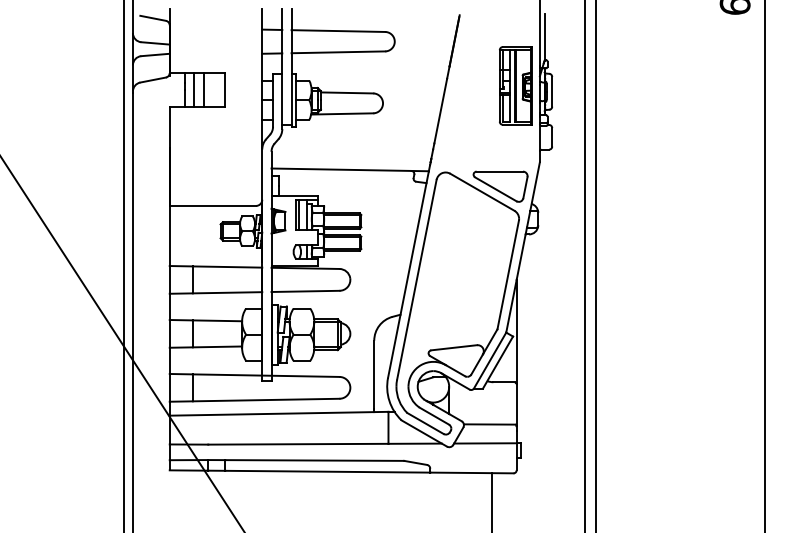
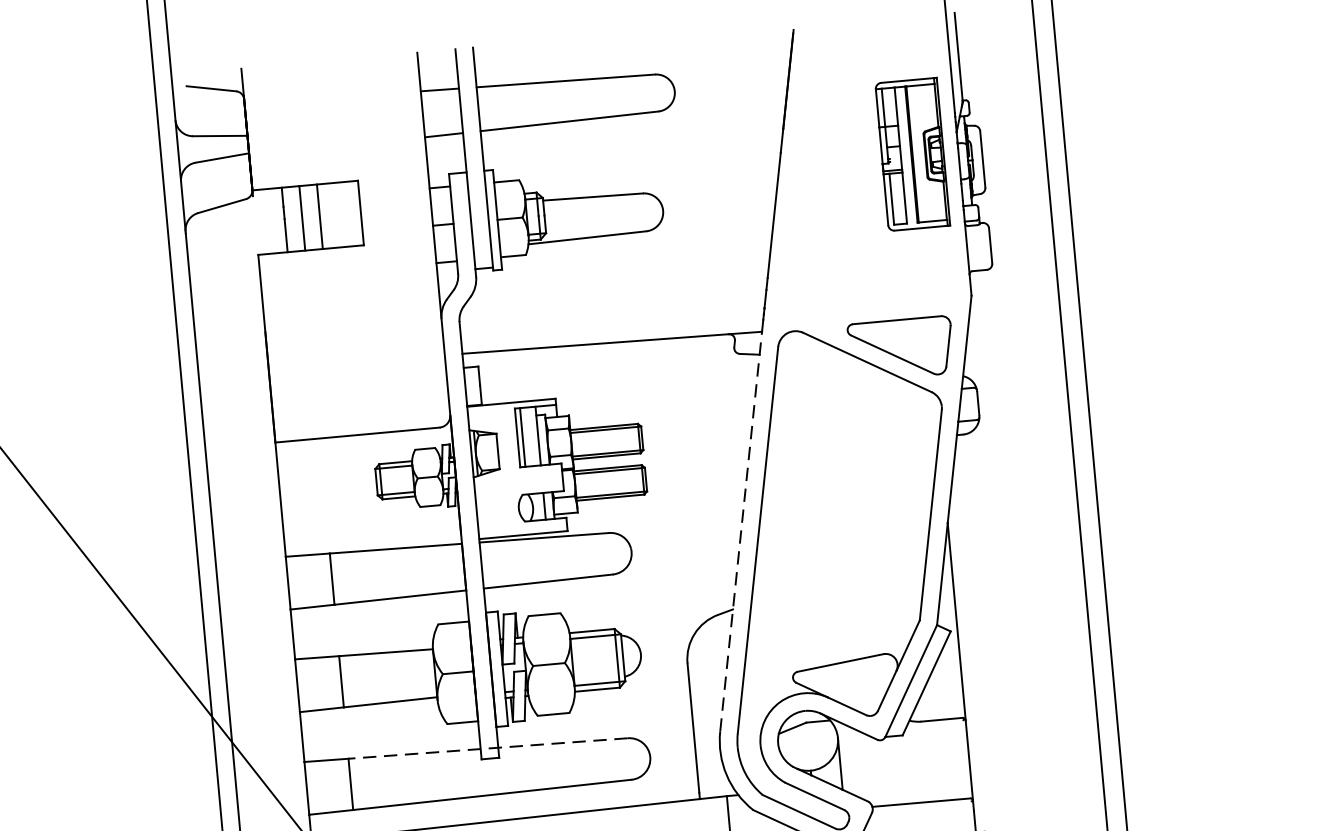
line: (408, 274) -> (741, 531), solid -> dashed
line: (265, 375) -> (486, 748), solid -> dashed

